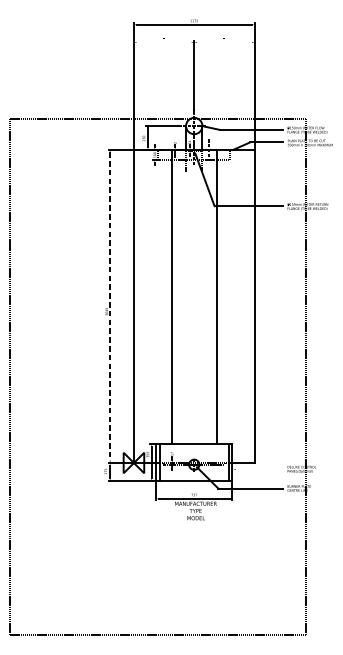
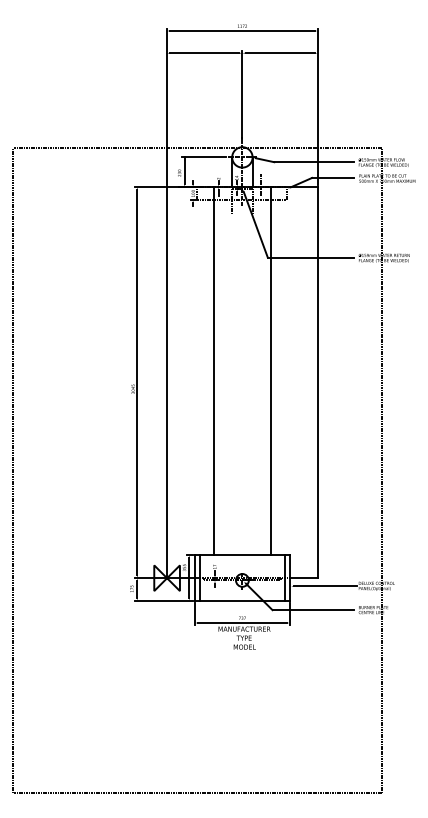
line: (163, 42) -> (204, 53), added
line: (223, 42) -> (279, 53), added
line: (110, 307) -> (137, 383), dashed -> solid
line: (260, 469) -> (325, 586), added

